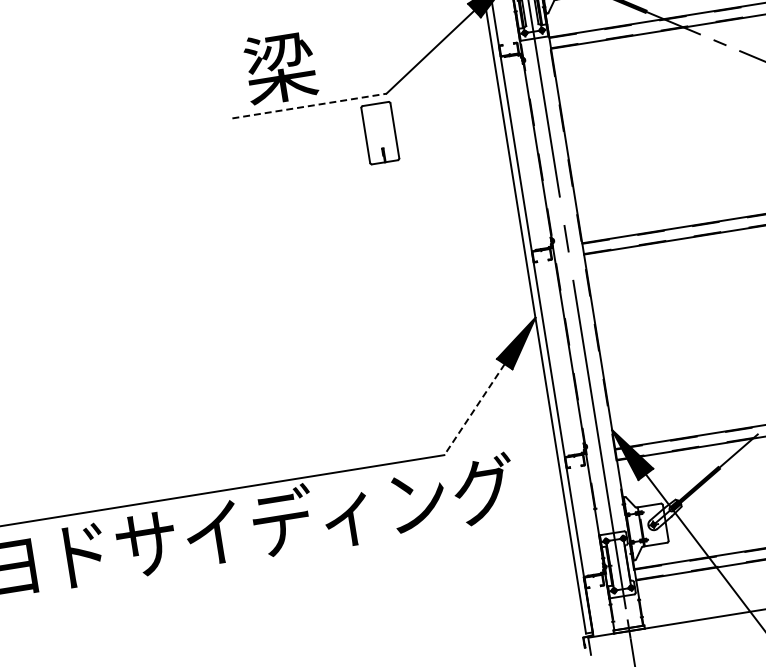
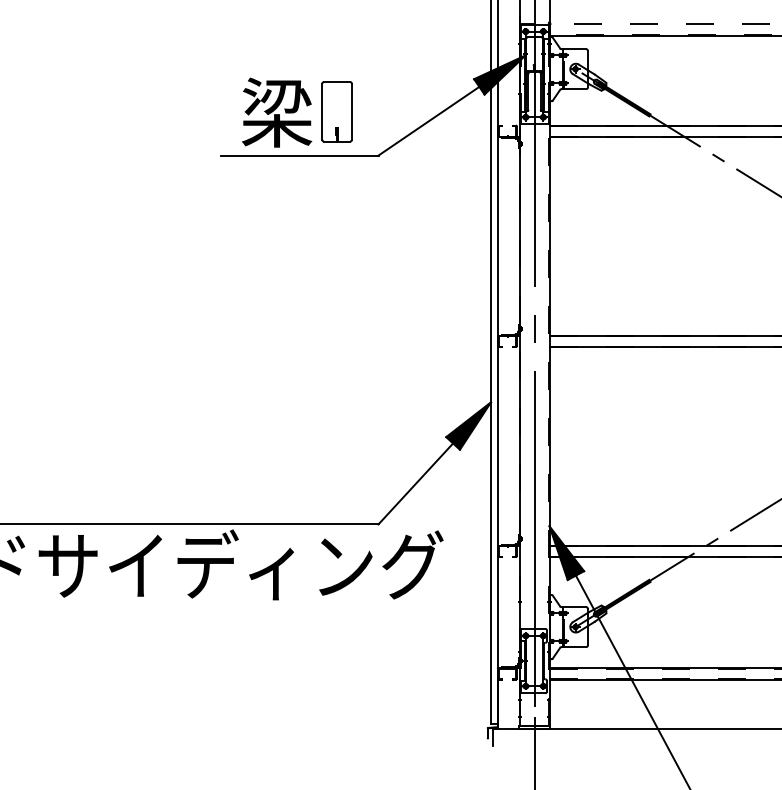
line: (309, 106) -> (299, 155), dashed -> solid
part: (379, 132) -> (336, 111), moved
line: (474, 410) -> (415, 484), dashed -> solid

